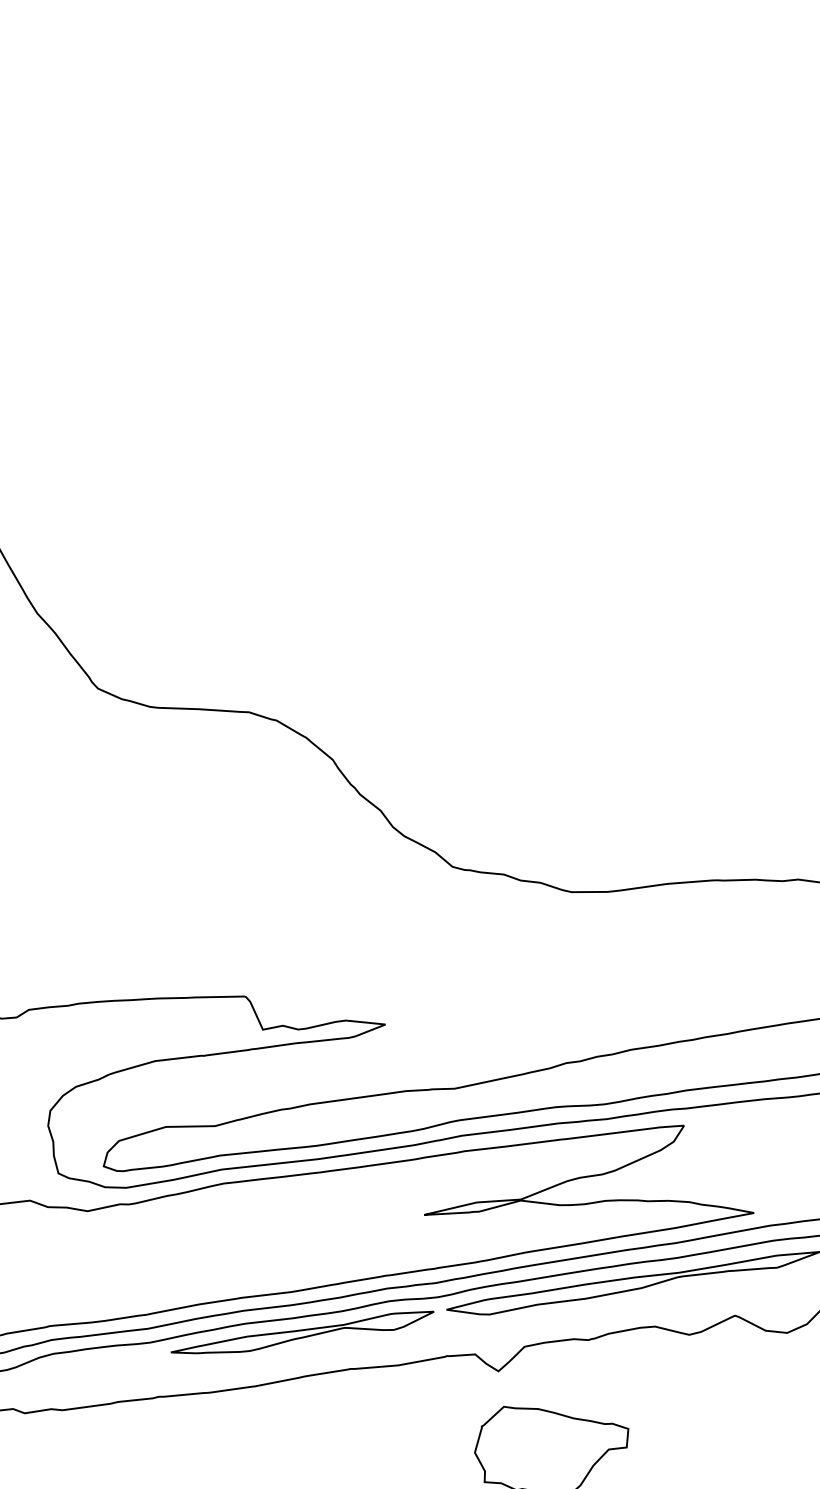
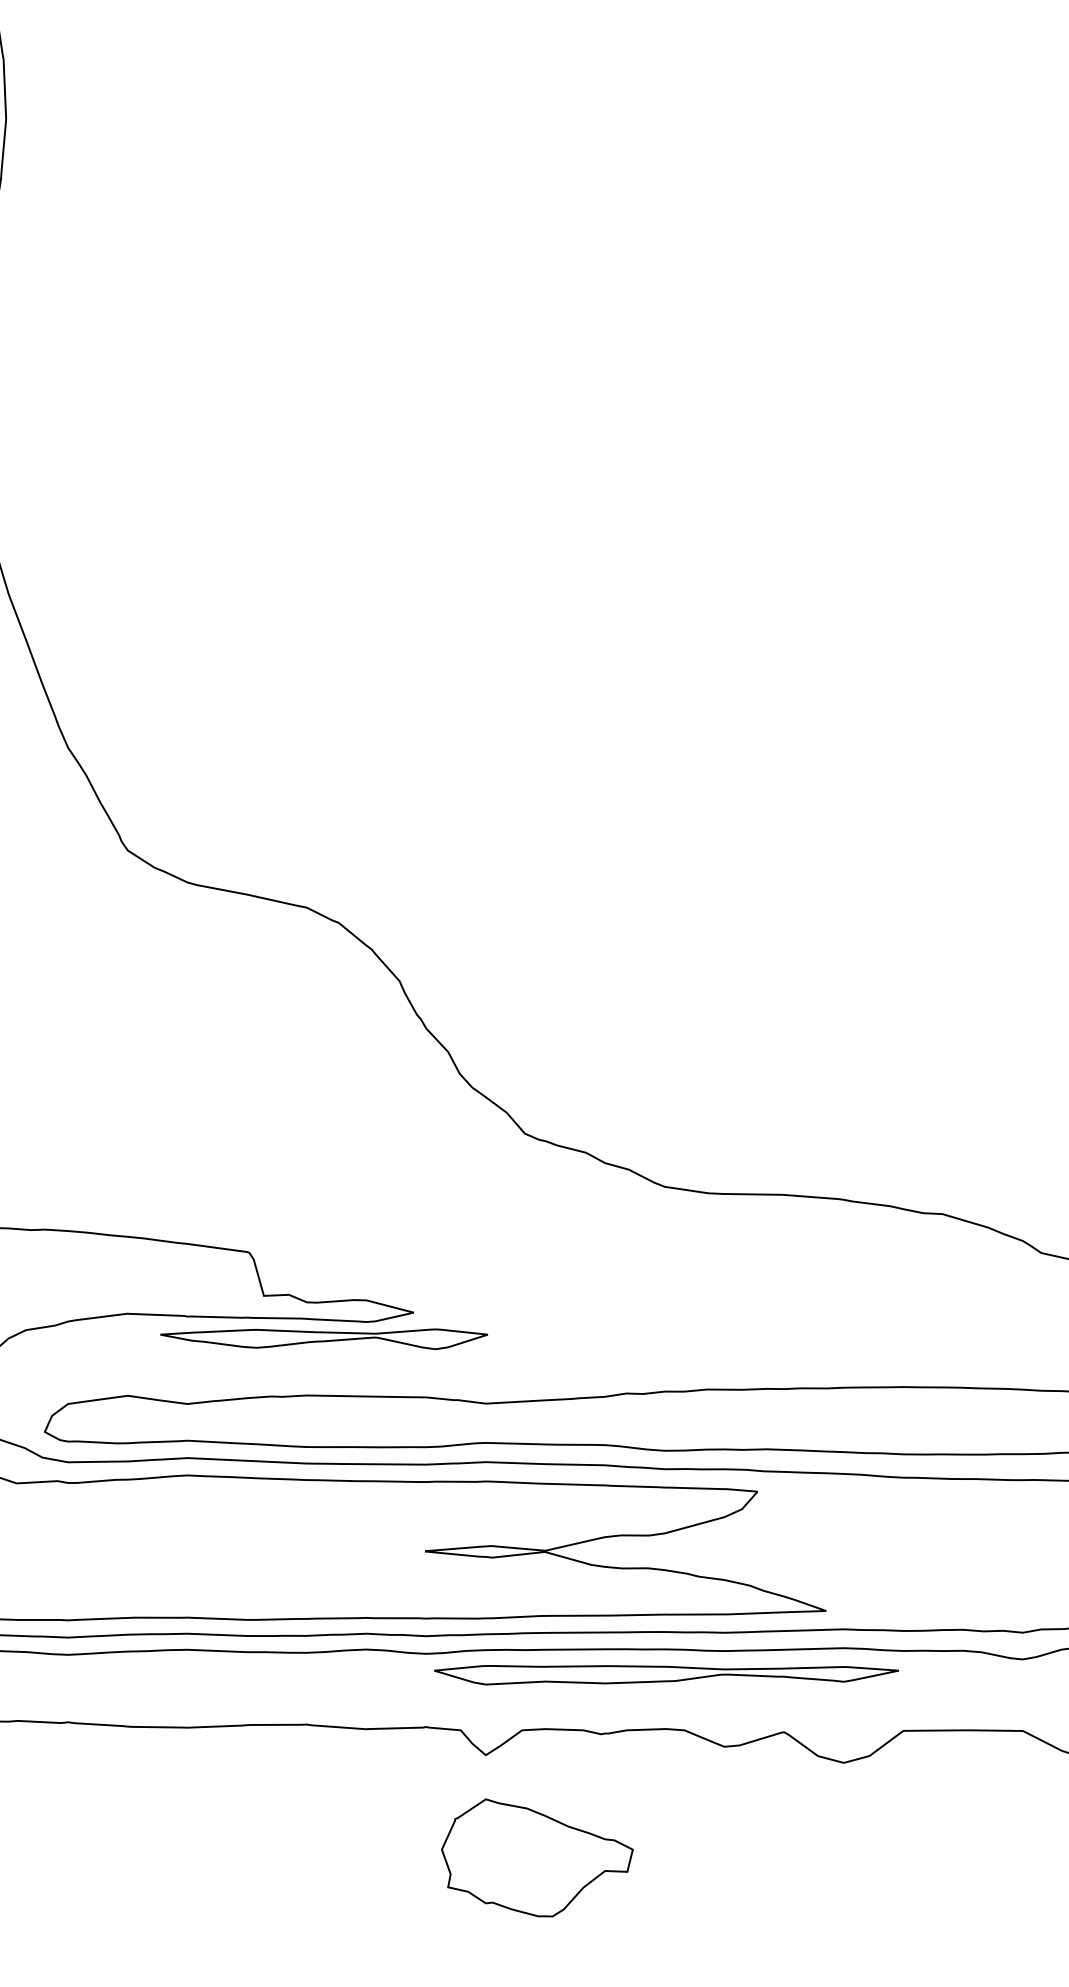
part: (302, 1336) -> (323, 1339), moved

